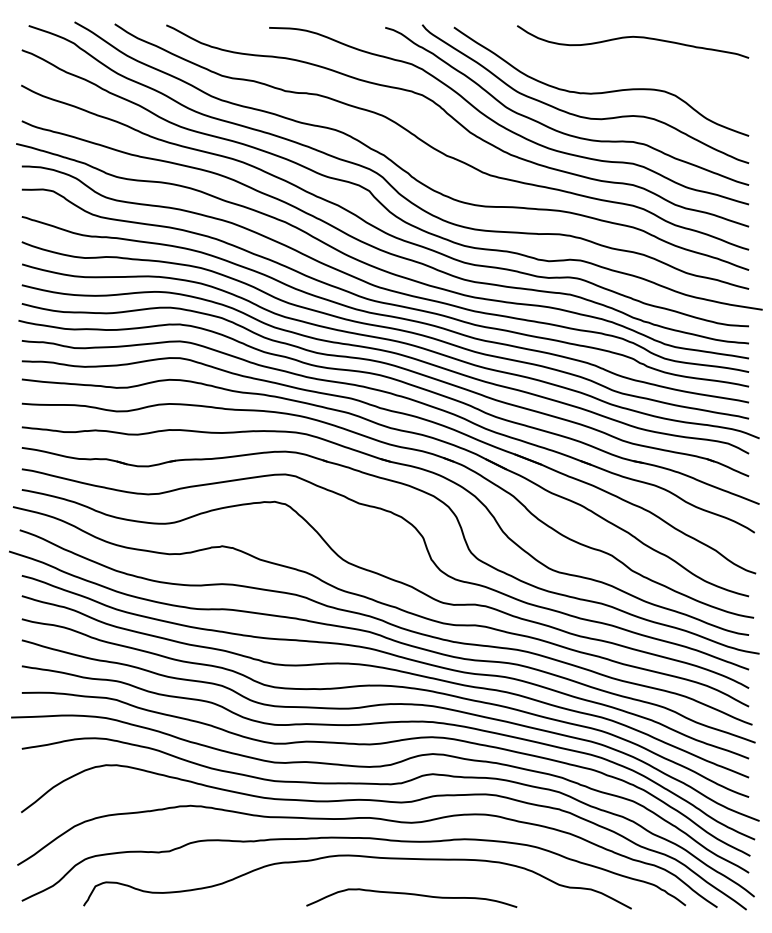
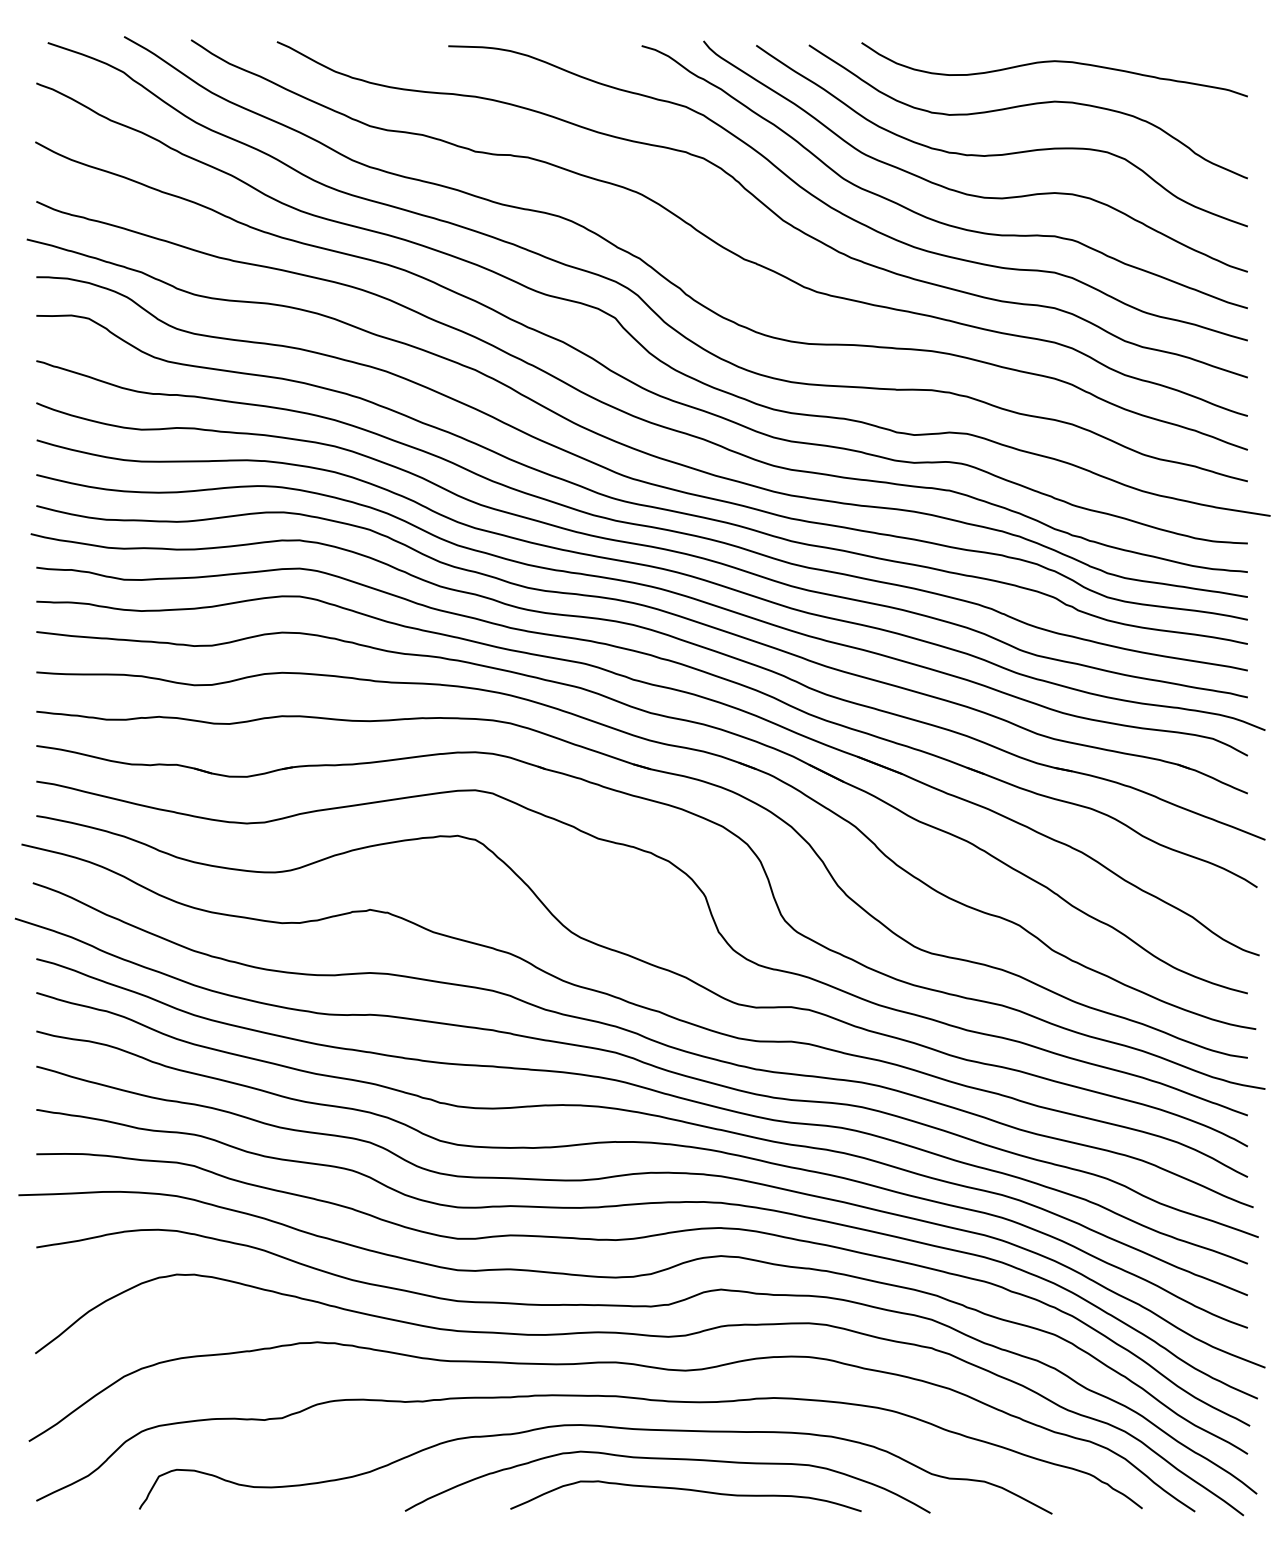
curve: (615, 64) -> (1025, 107), added
curve: (400, 876) -> (667, 1460), added

